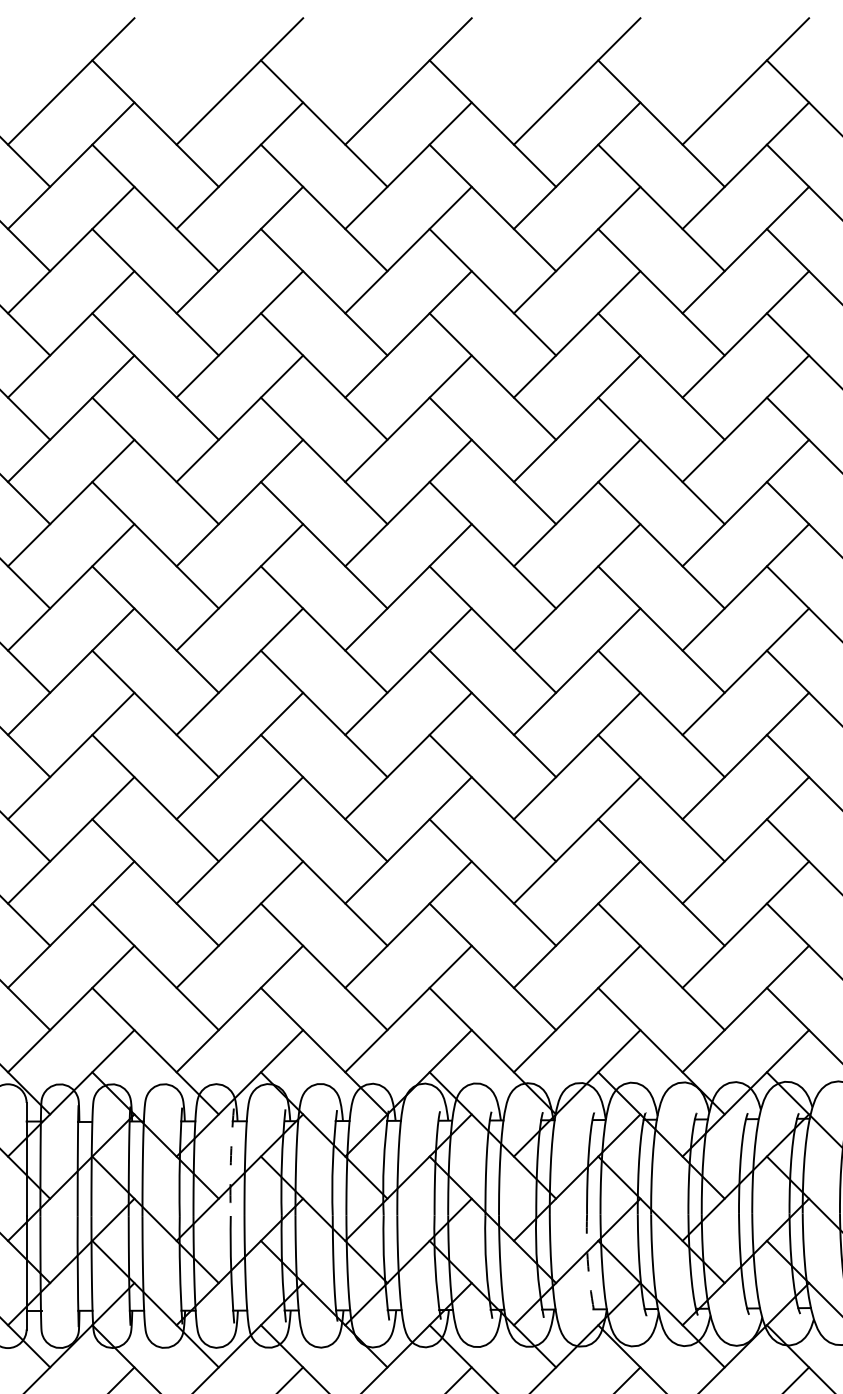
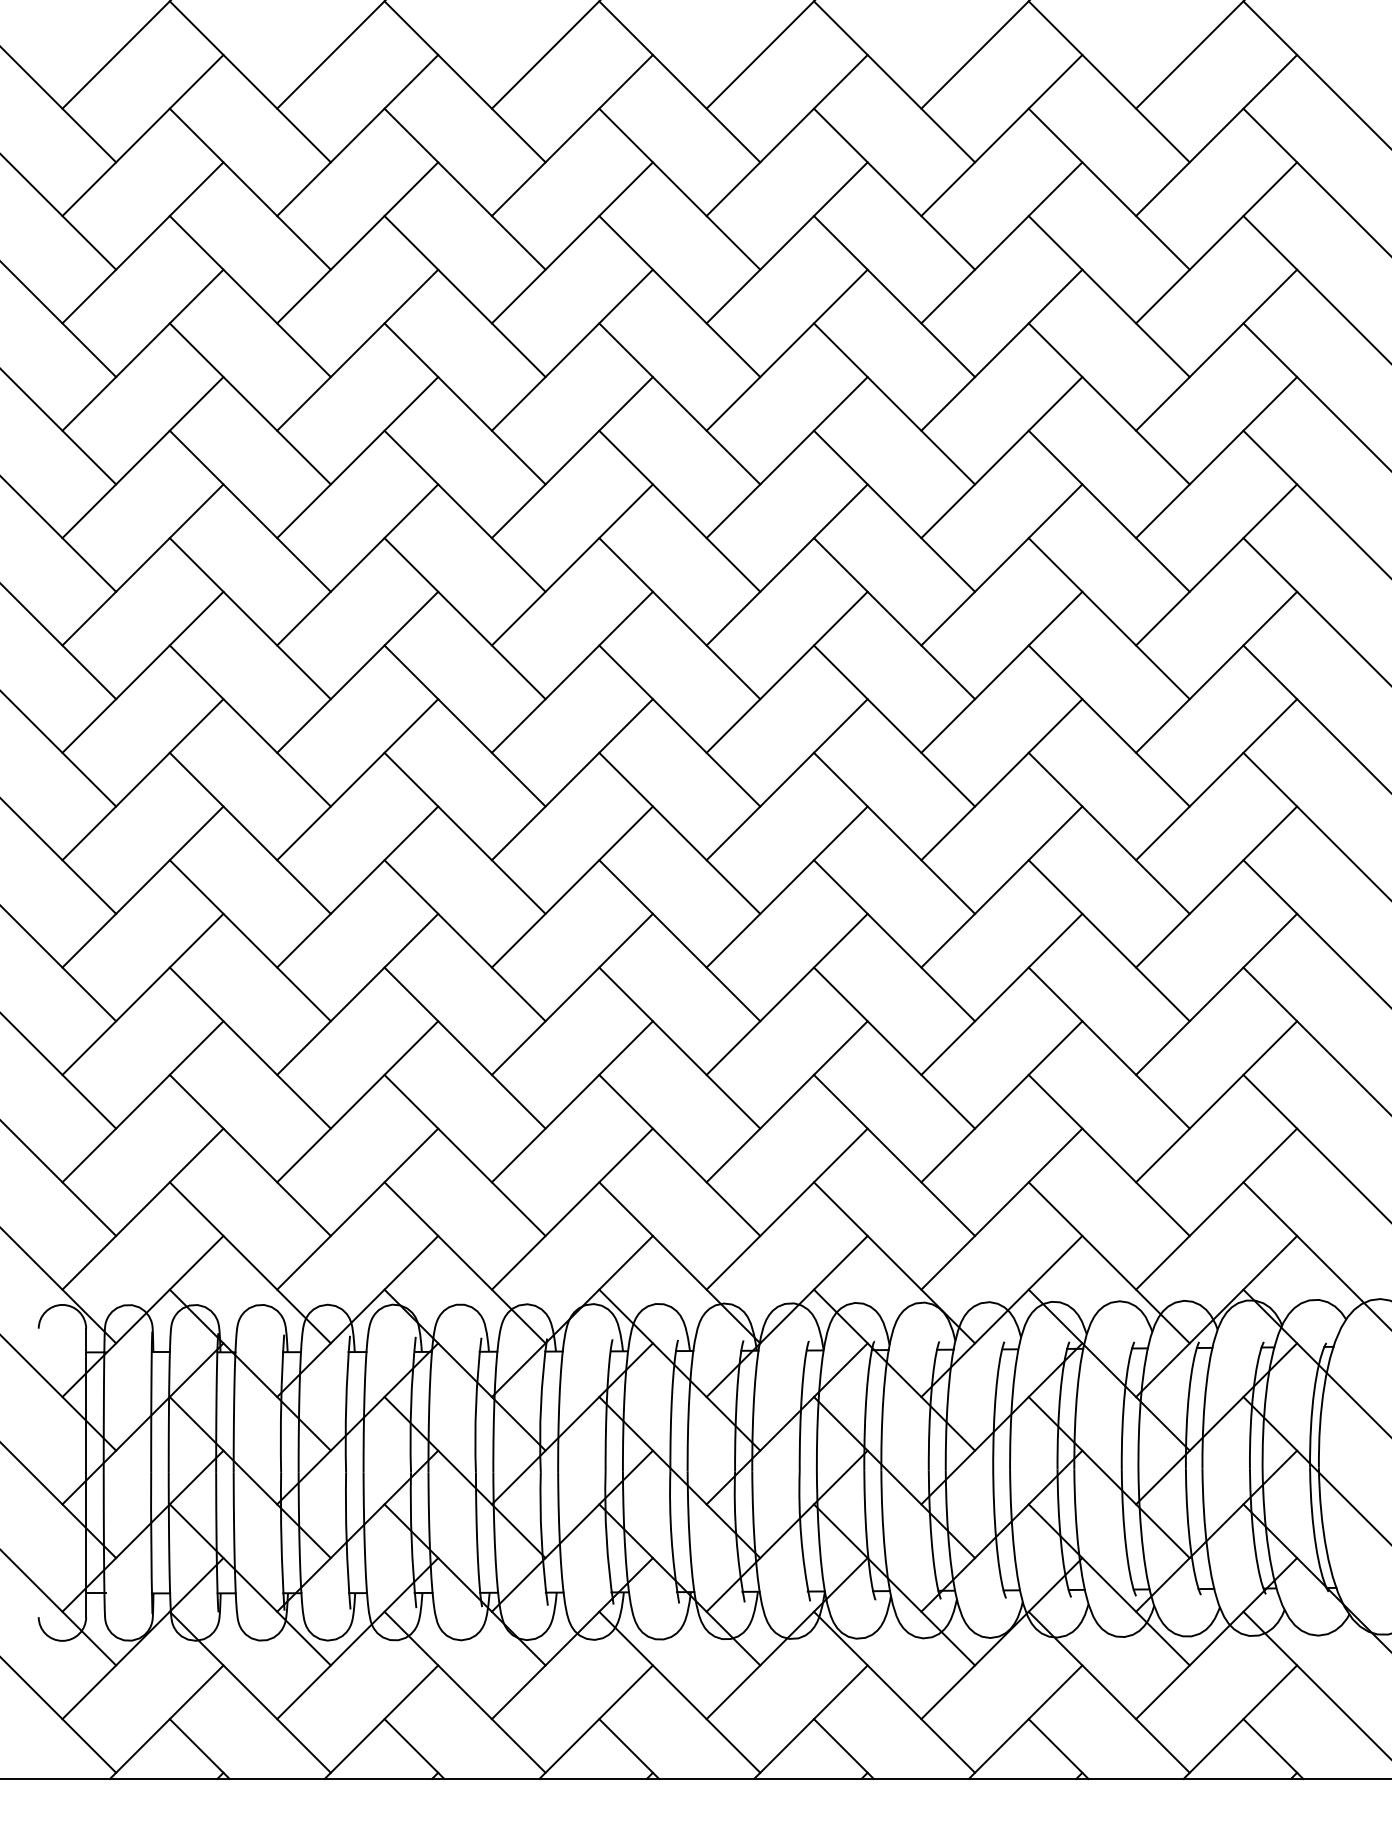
arc: (231, 1162) -> (346, 1404), dashed -> solid
arc: (588, 1266) -> (801, 1536), dashed -> solid

